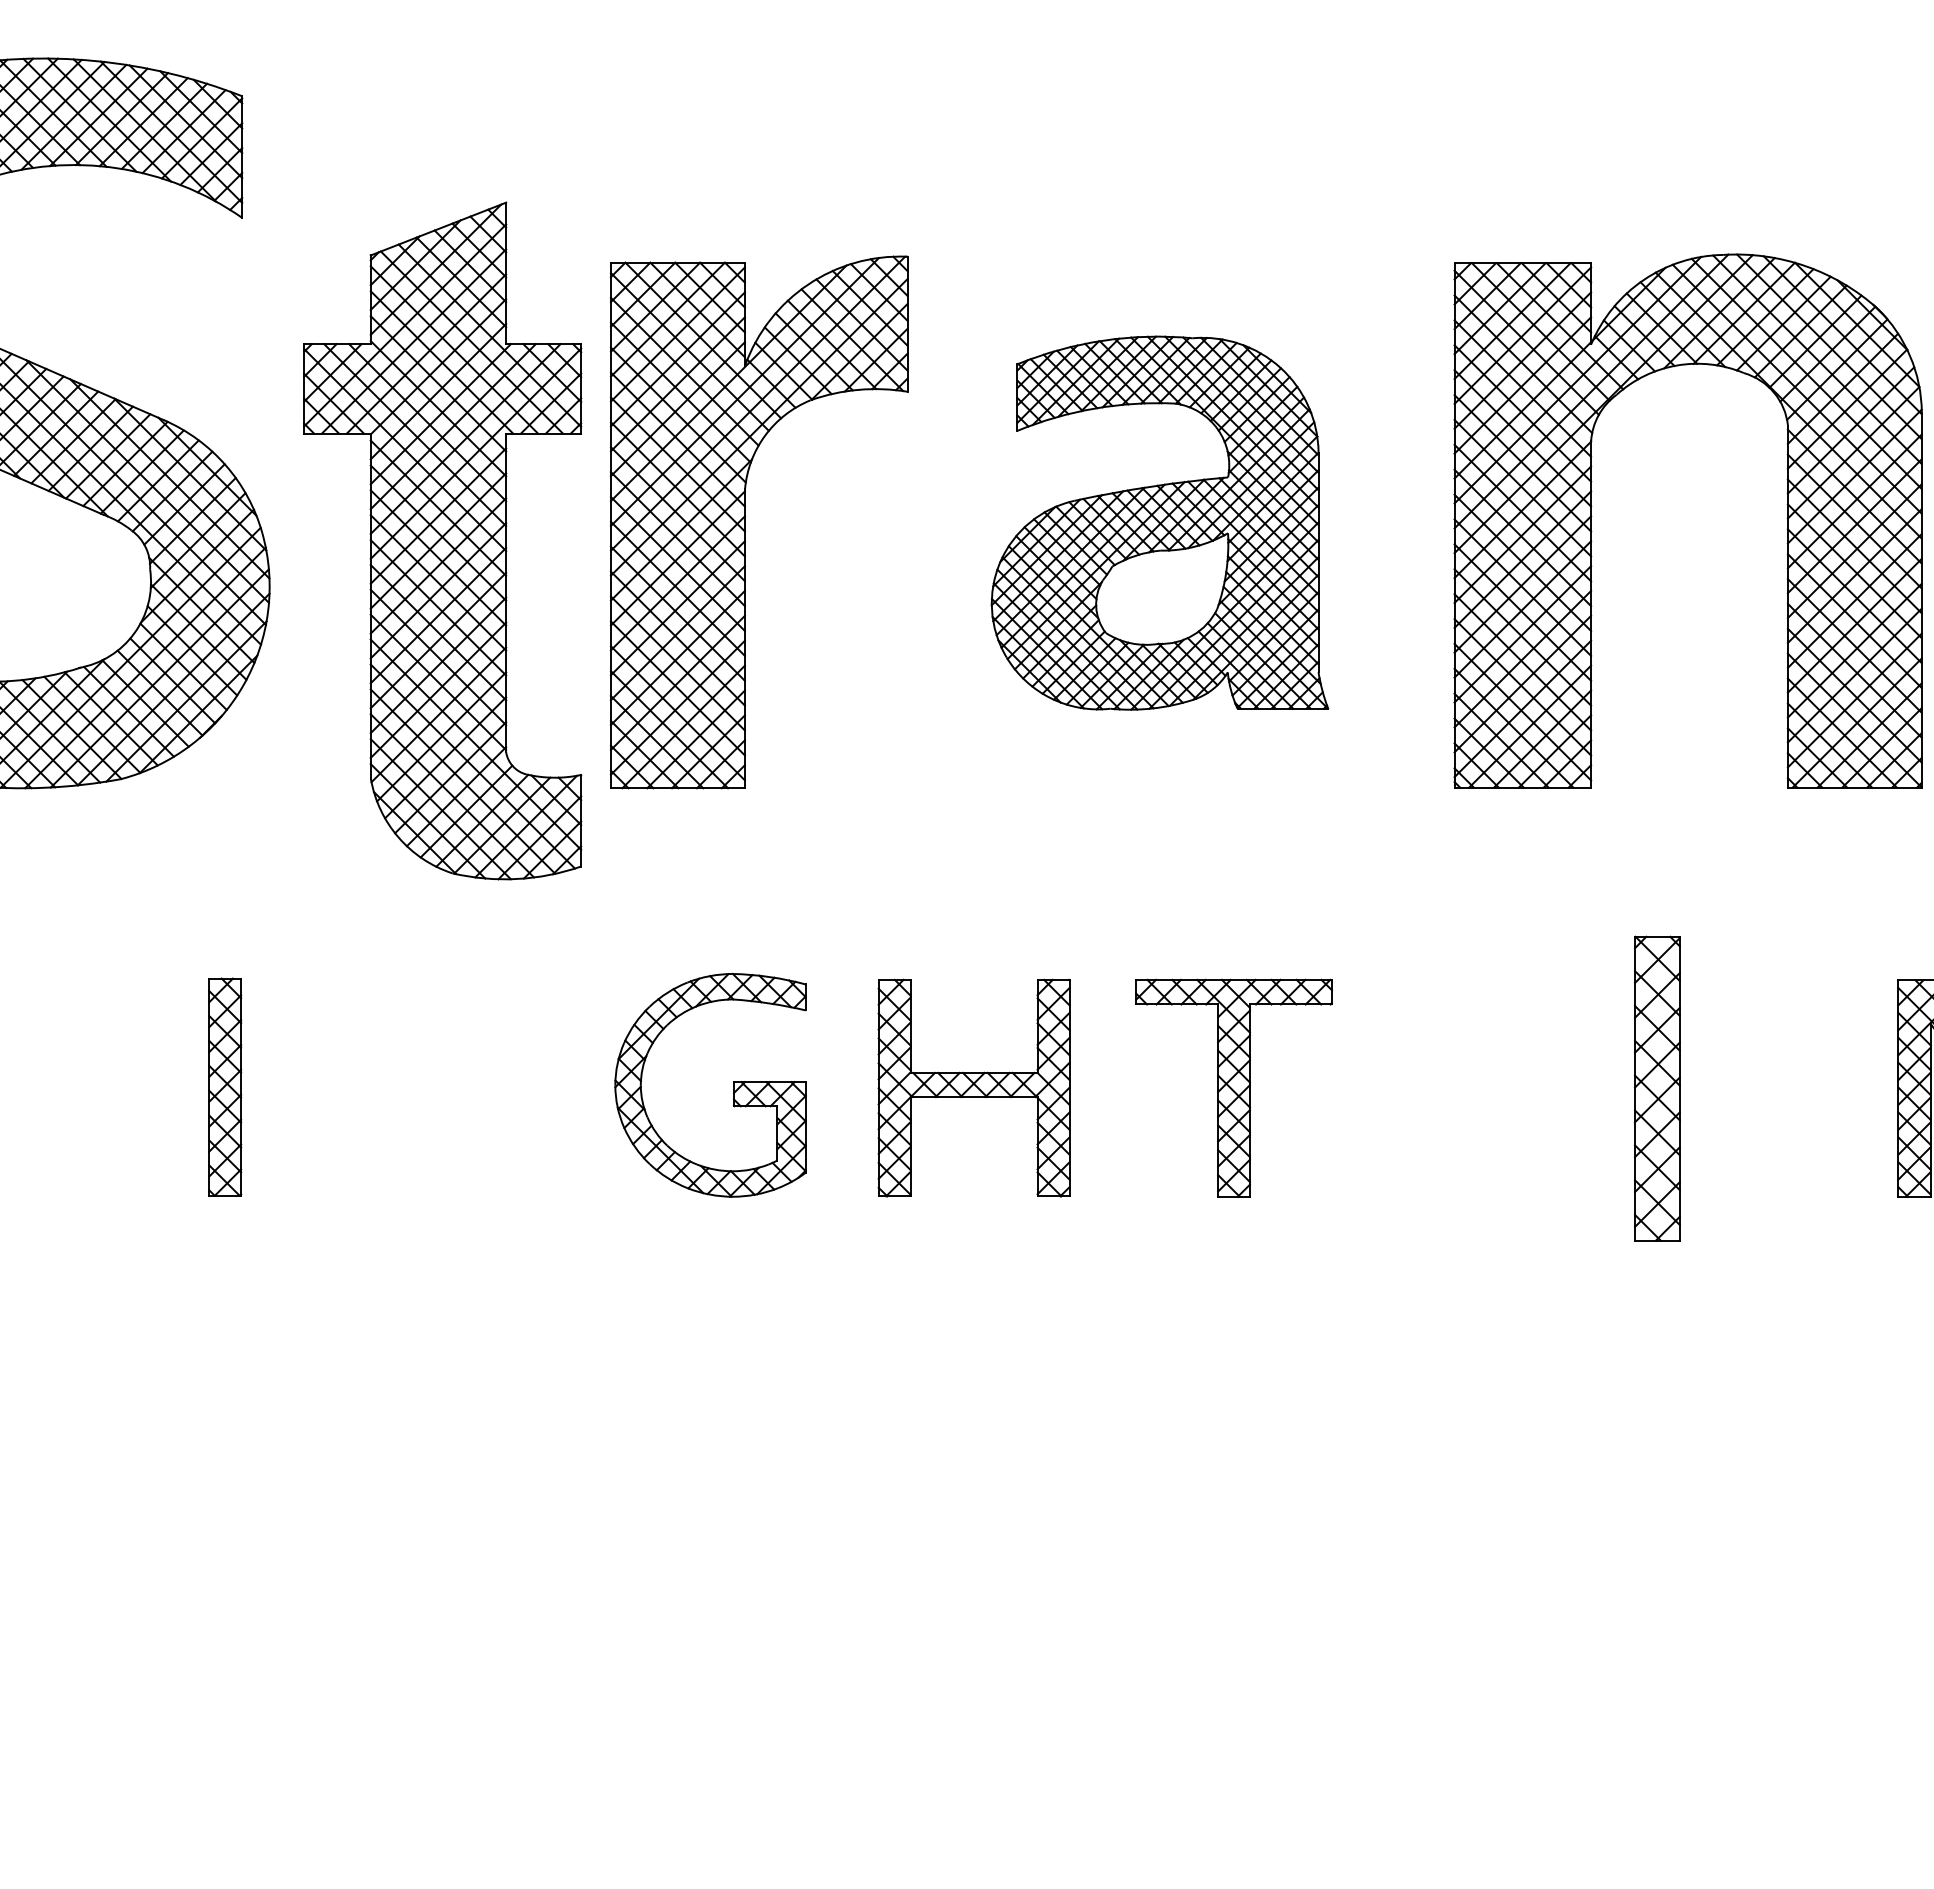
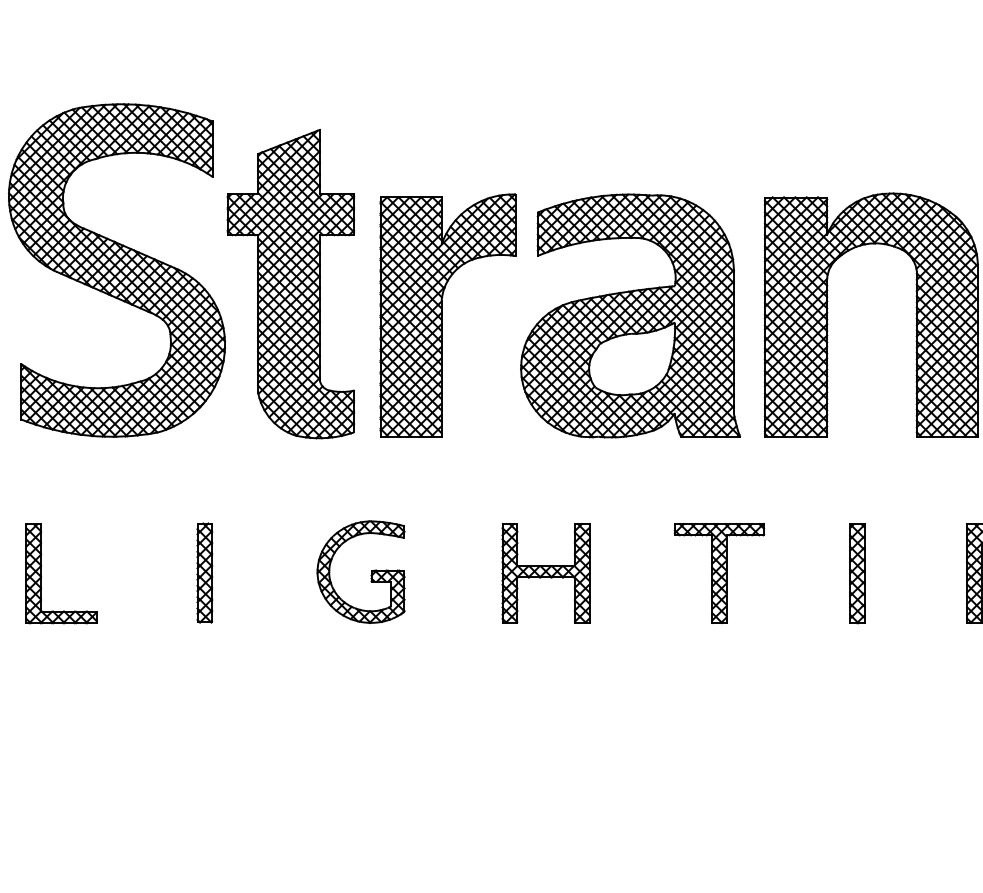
part: (1159, 522) -> (630, 315), size x1.43
part: (441, 541) -> (290, 284), moved
part: (1234, 1088) -> (719, 573), moved
part: (1657, 1088) -> (857, 573), size x0.71
part: (731, 1092) -> (370, 575), moved

